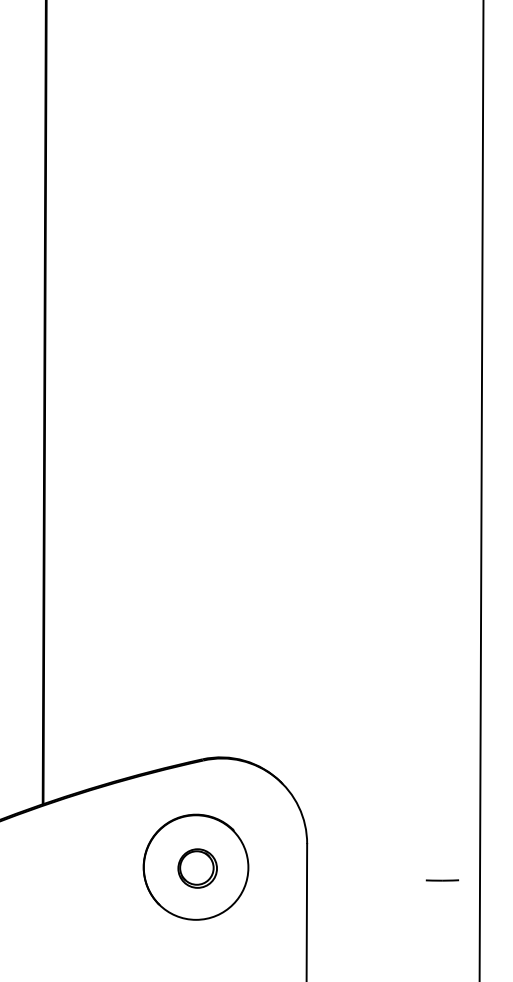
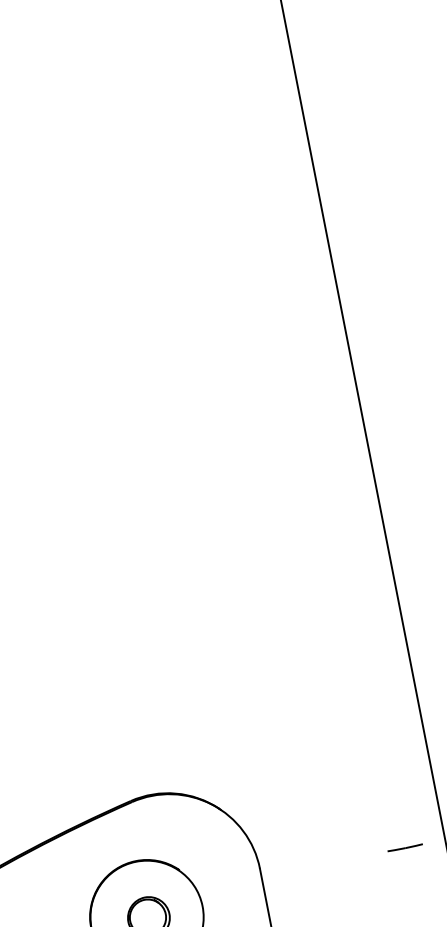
line: (442, 880) -> (405, 847), moved

